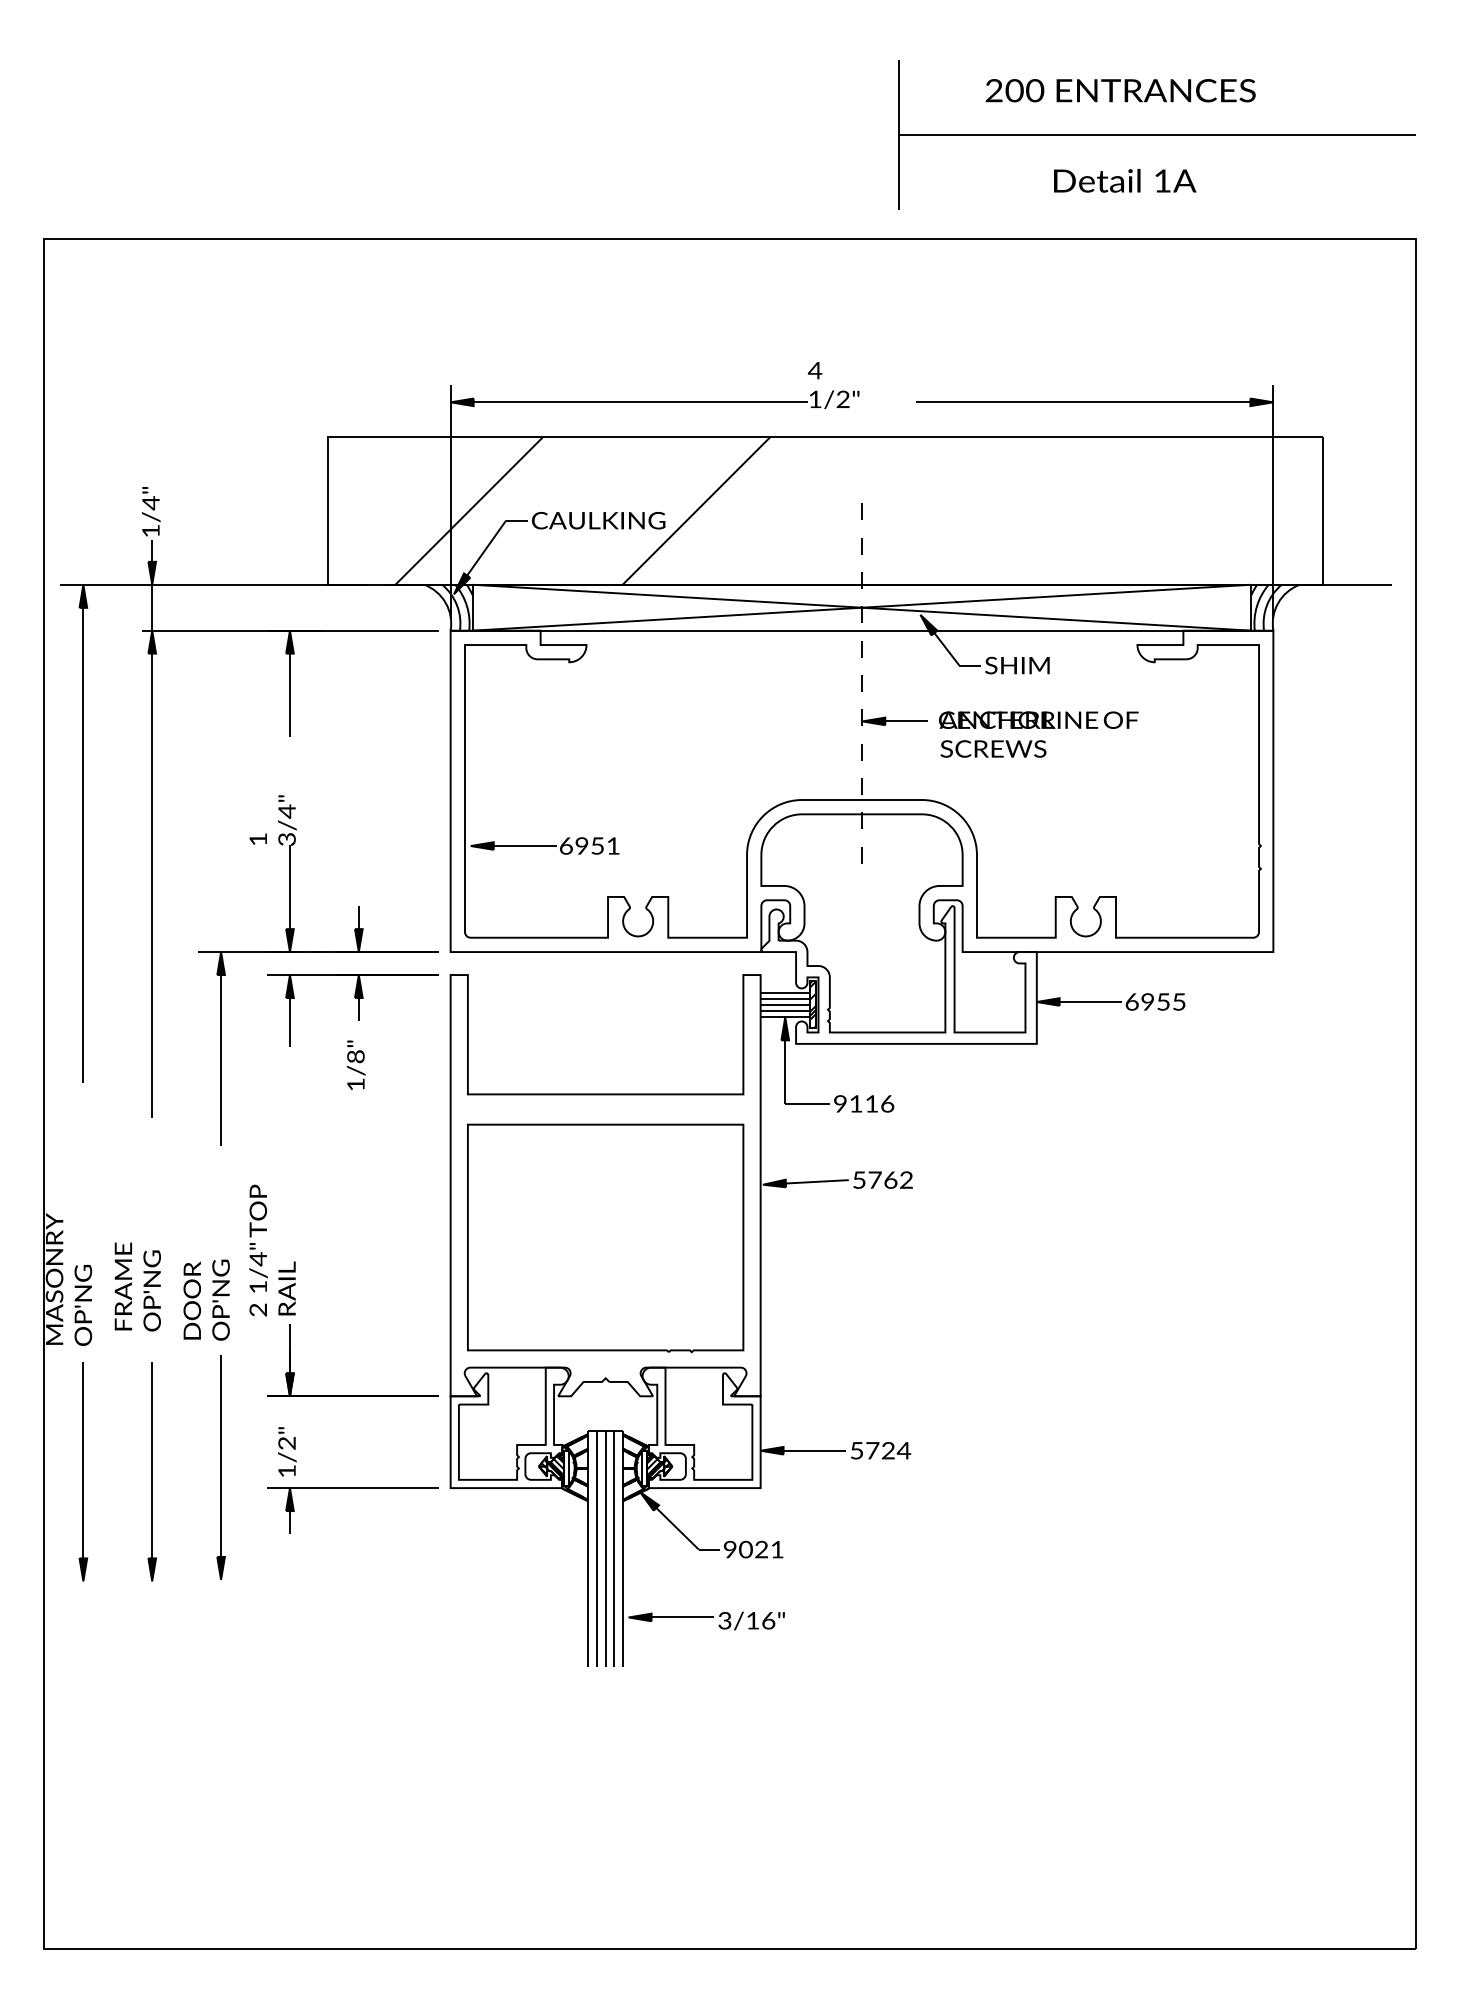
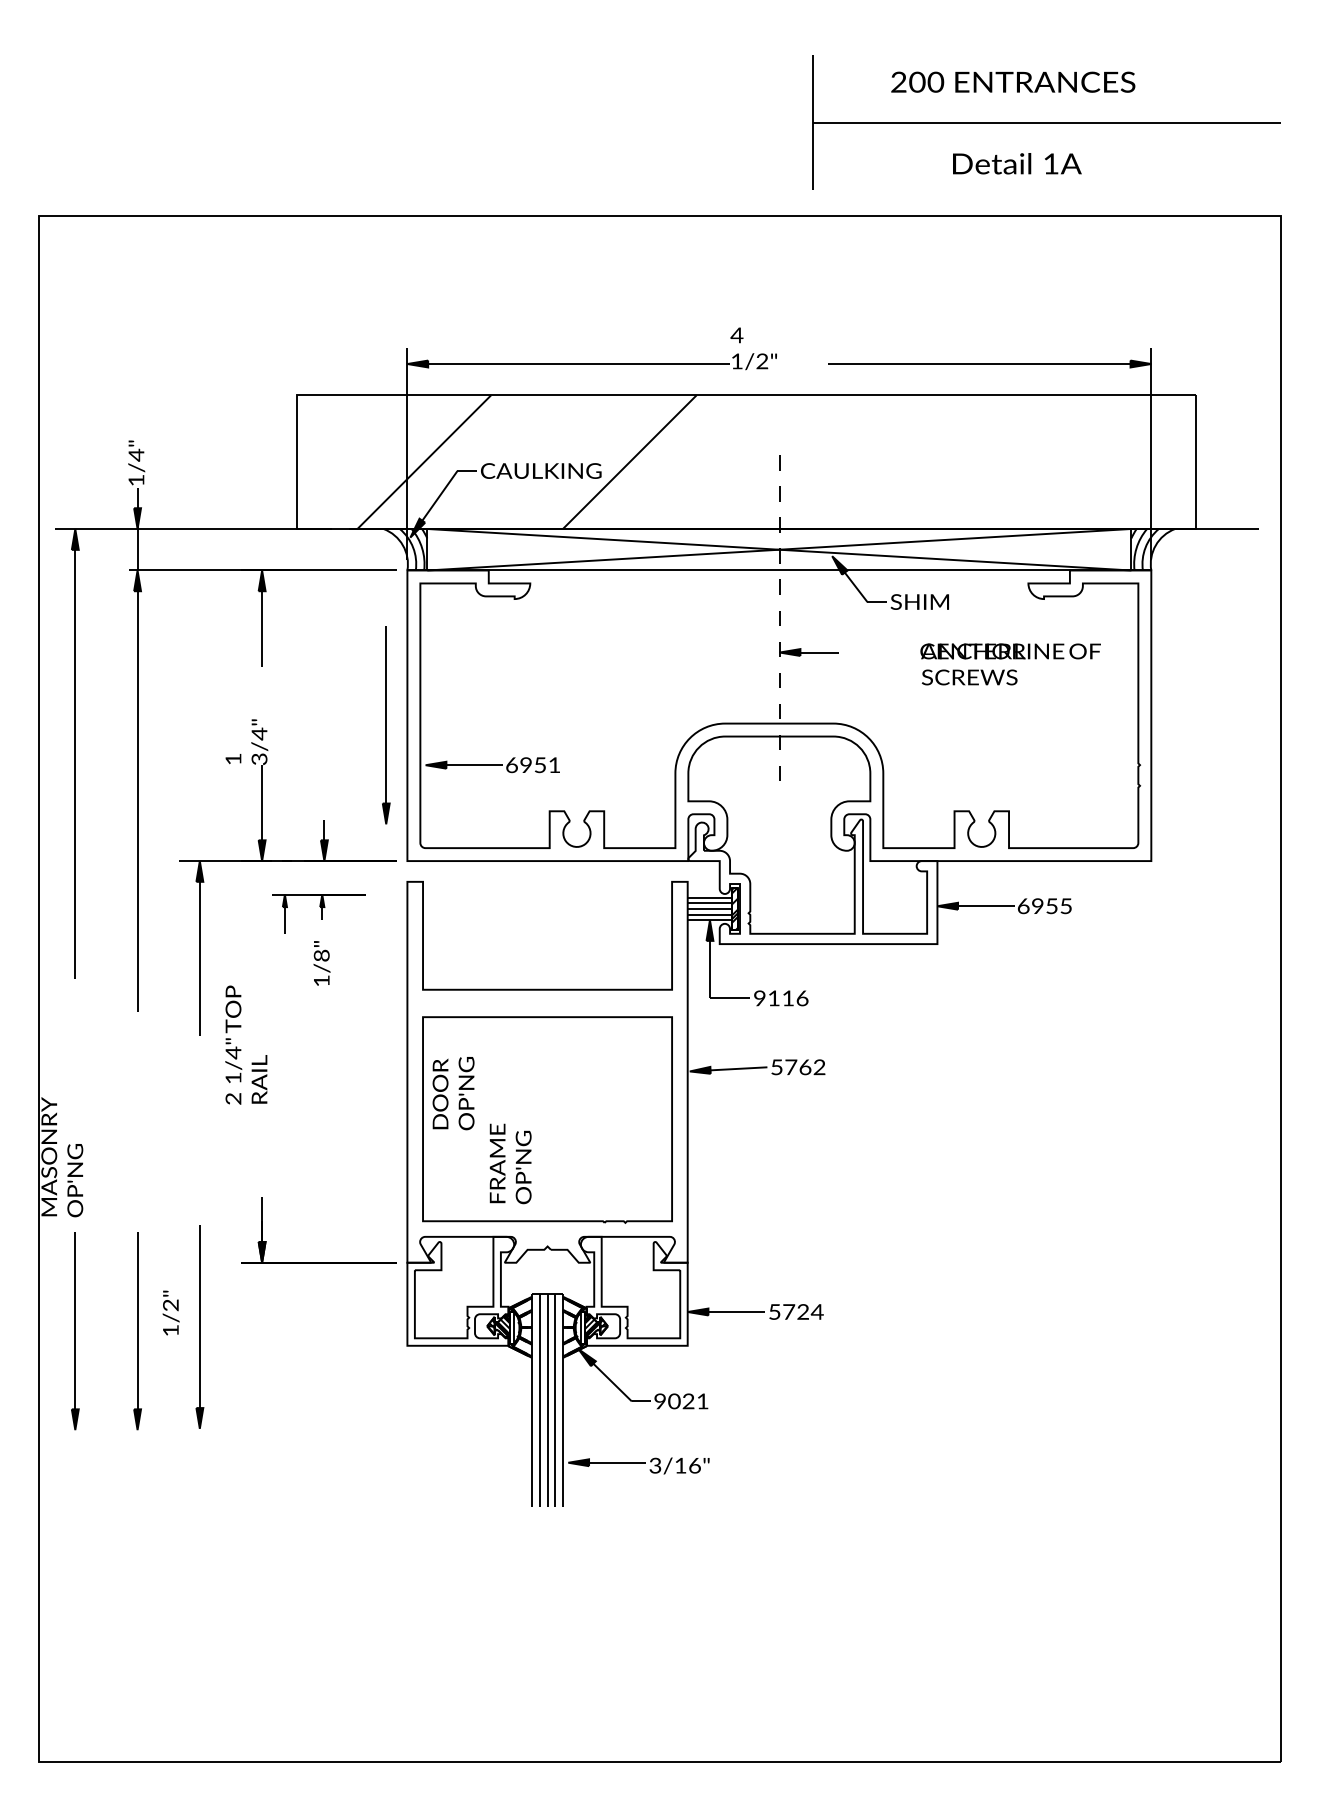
text: (1038, 734) -> (1010, 664), moved
part: (426, 801) -> (385, 724), added
part: (352, 1010) -> (318, 913), size x0.6
text: (272, 1250) -> (246, 1045), moved
text: (137, 1286) -> (510, 1163), moved
text: (206, 1299) -> (453, 1092), moved
text: (287, 1451) -> (171, 1312), moved
part: (352, 1488) -> (318, 1346), removed

